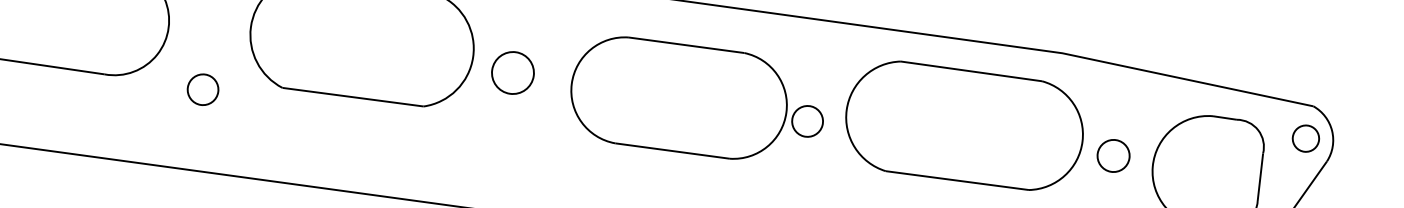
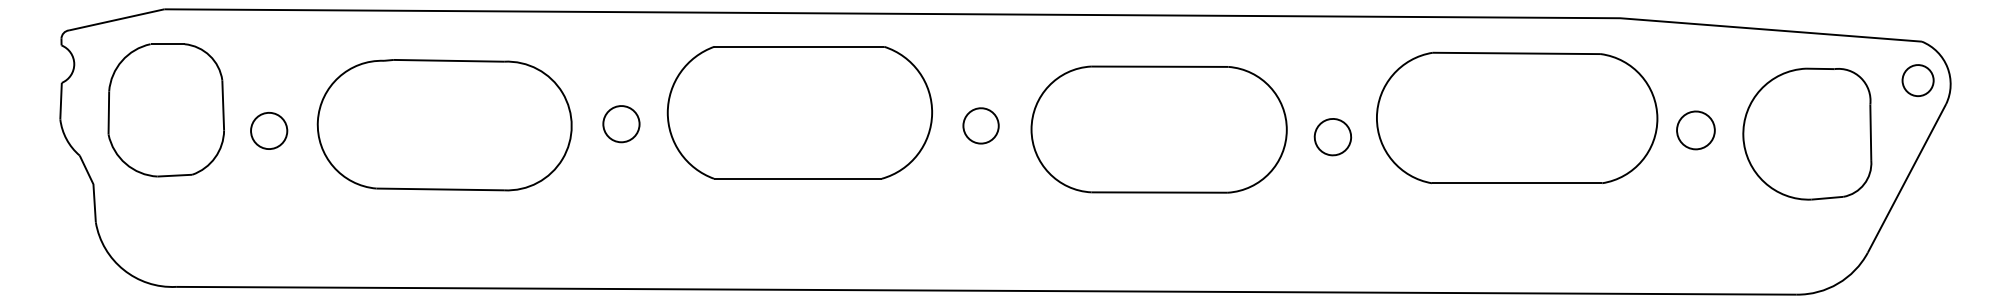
part: (512, 72) -> (980, 125), size x0.71
part: (203, 90) -> (621, 124), moved
part: (678, 97) -> (1158, 129), moved

